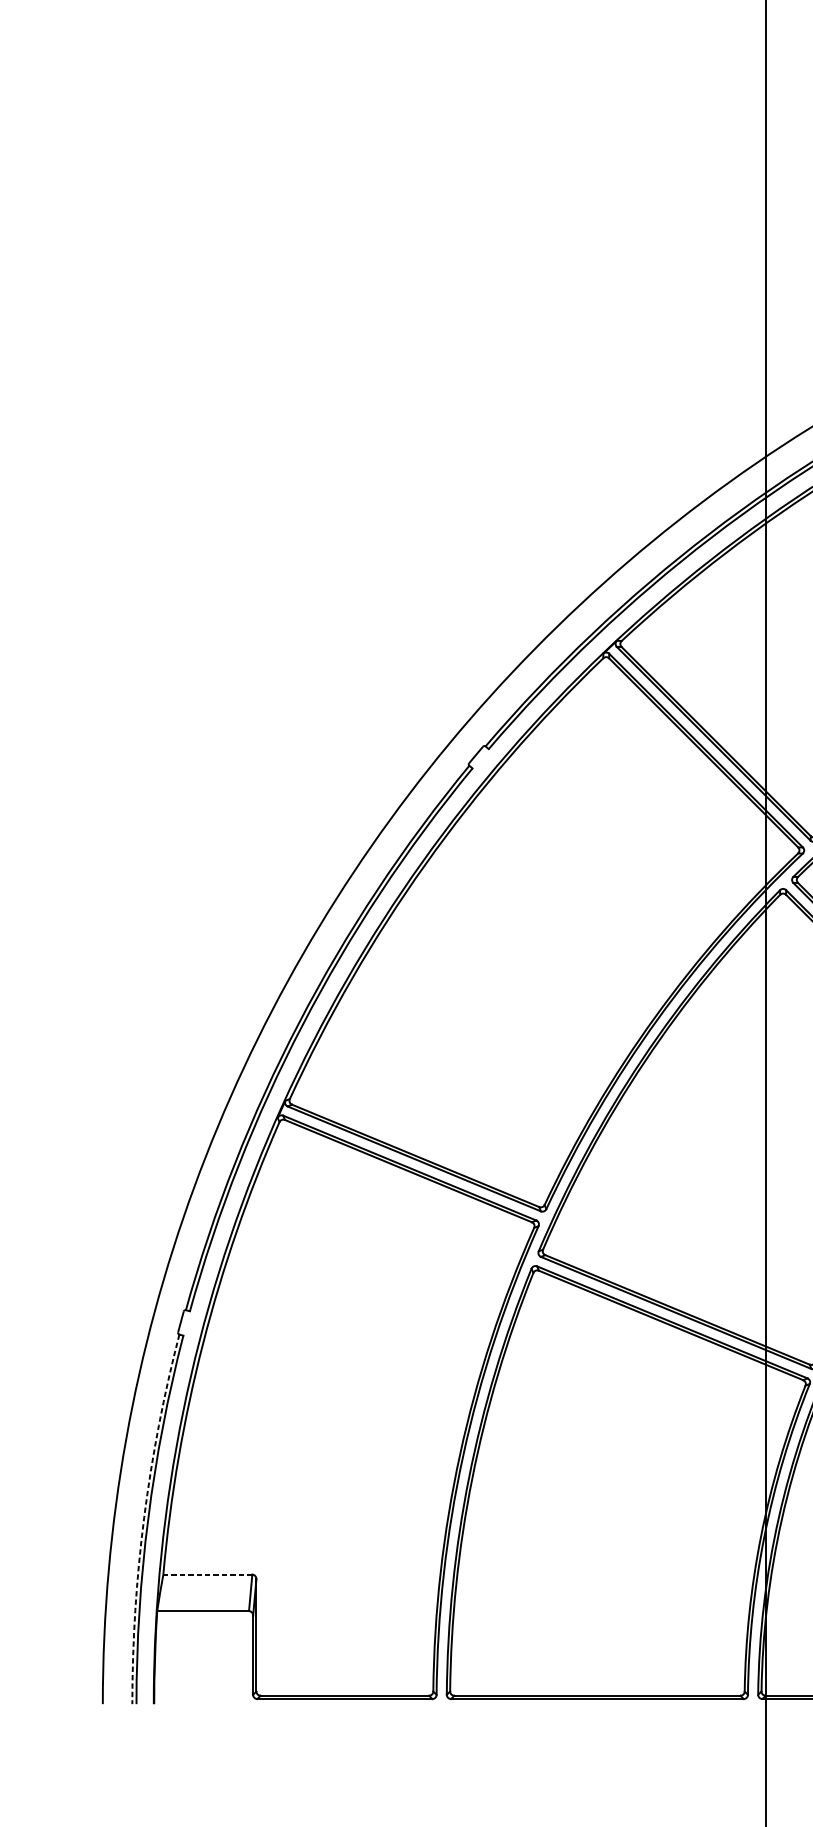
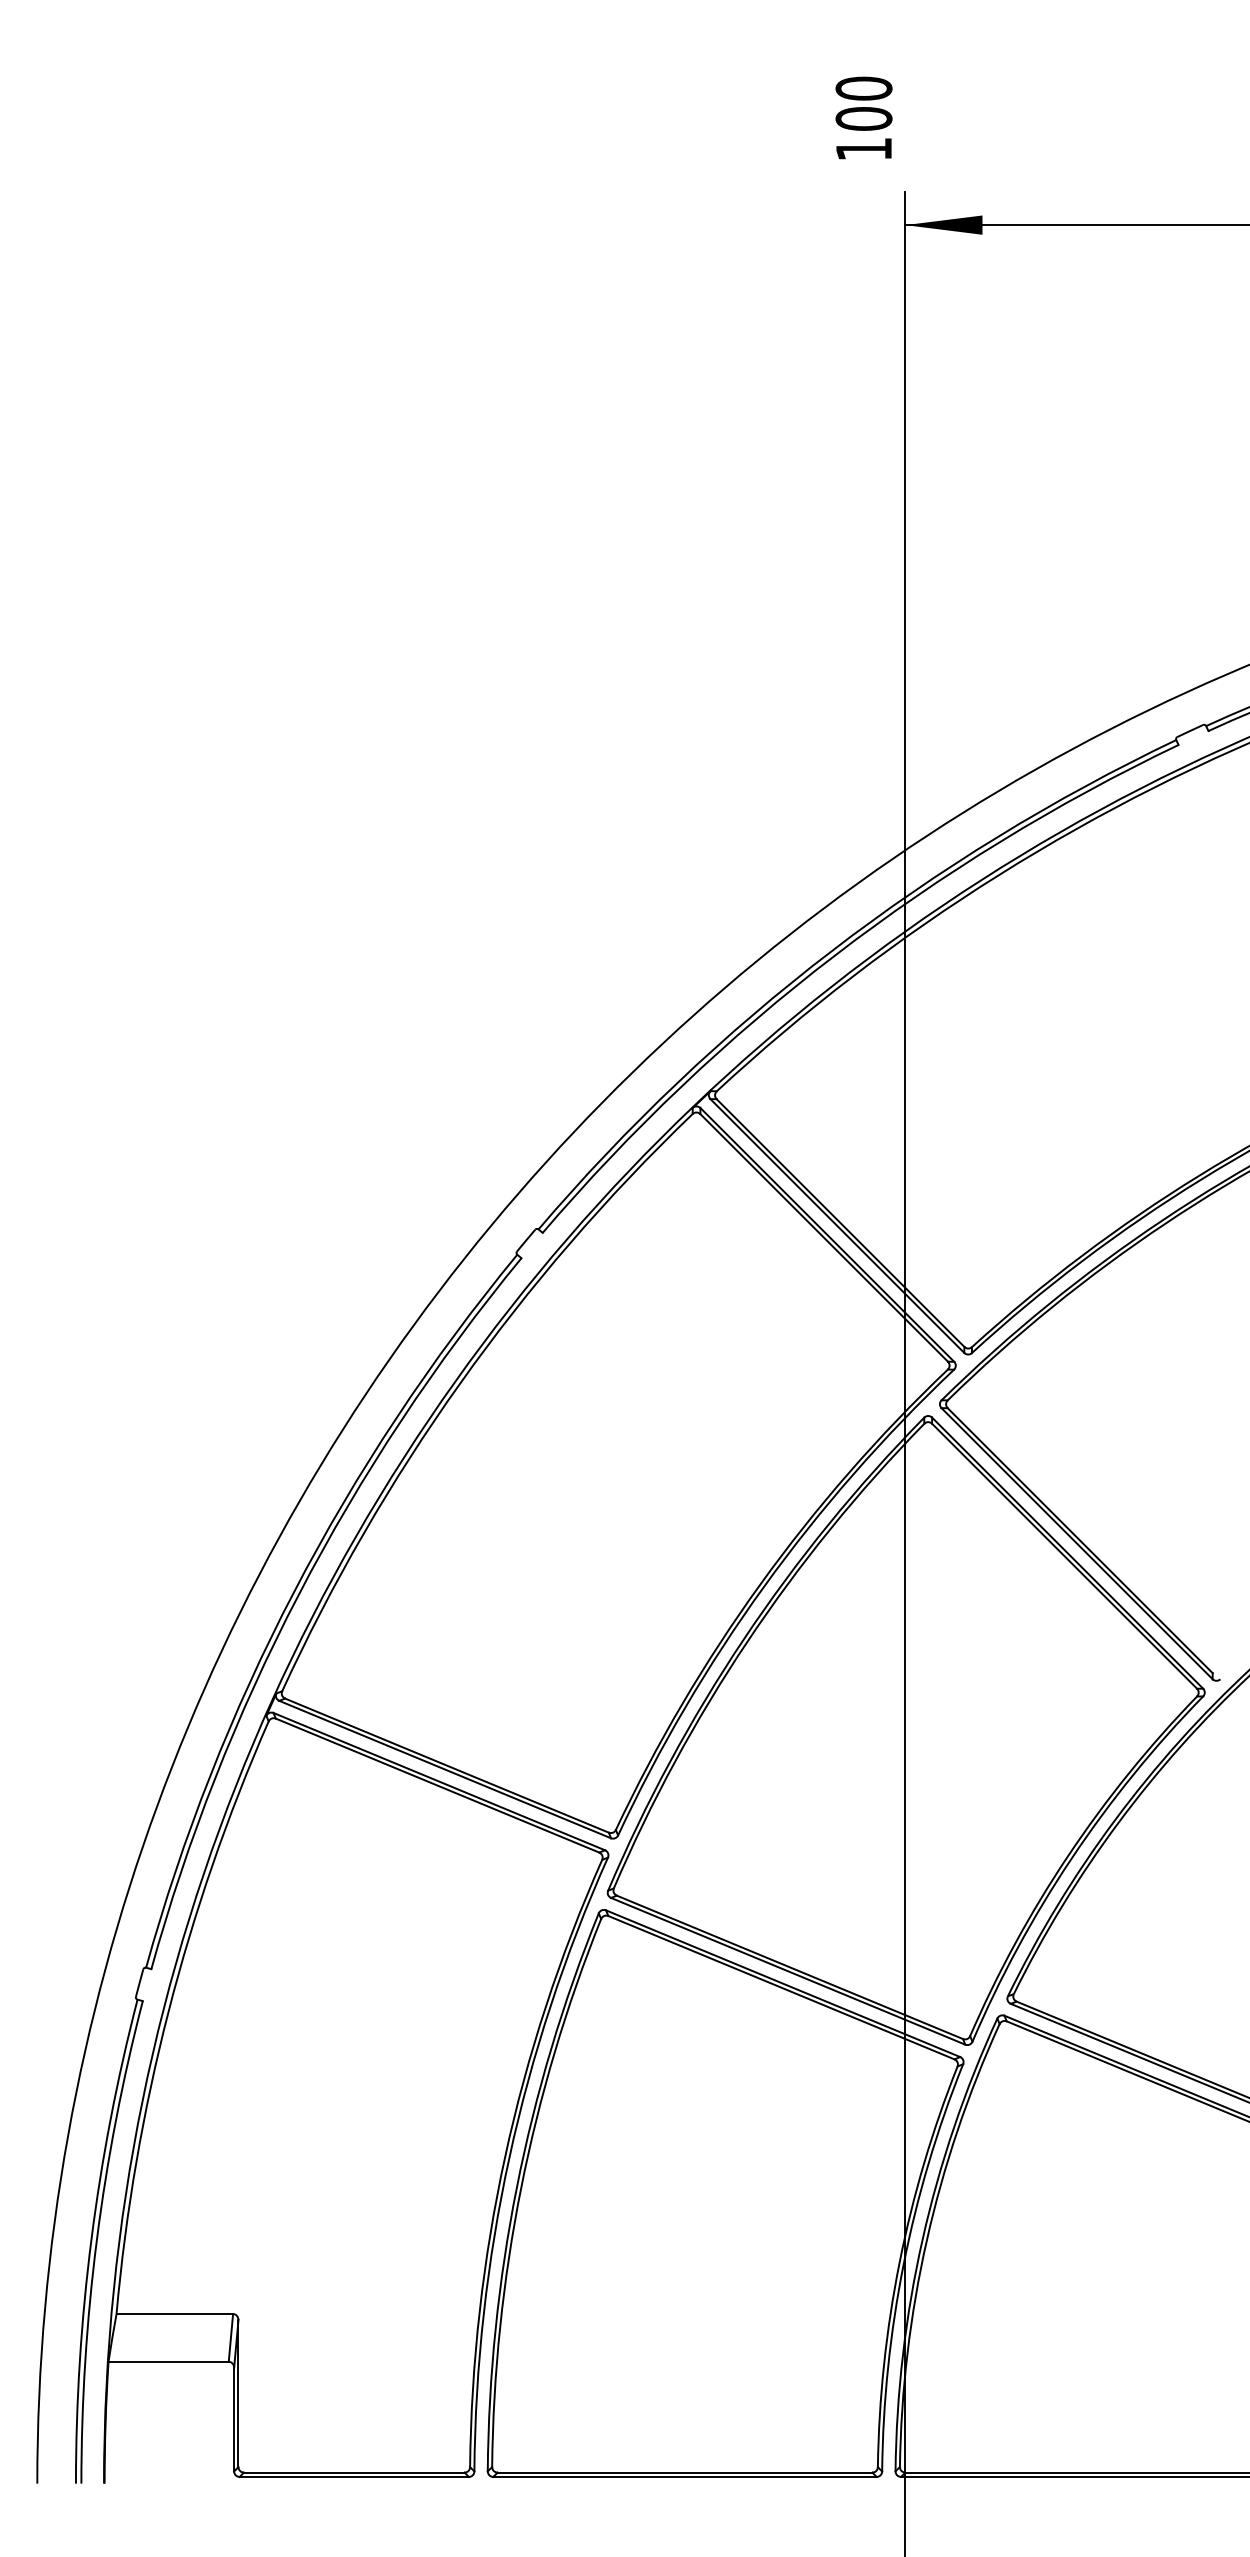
arc: (144, 1517) -> (91, 2239), dashed -> solid
line: (207, 1574) -> (174, 2314), dashed -> solid

